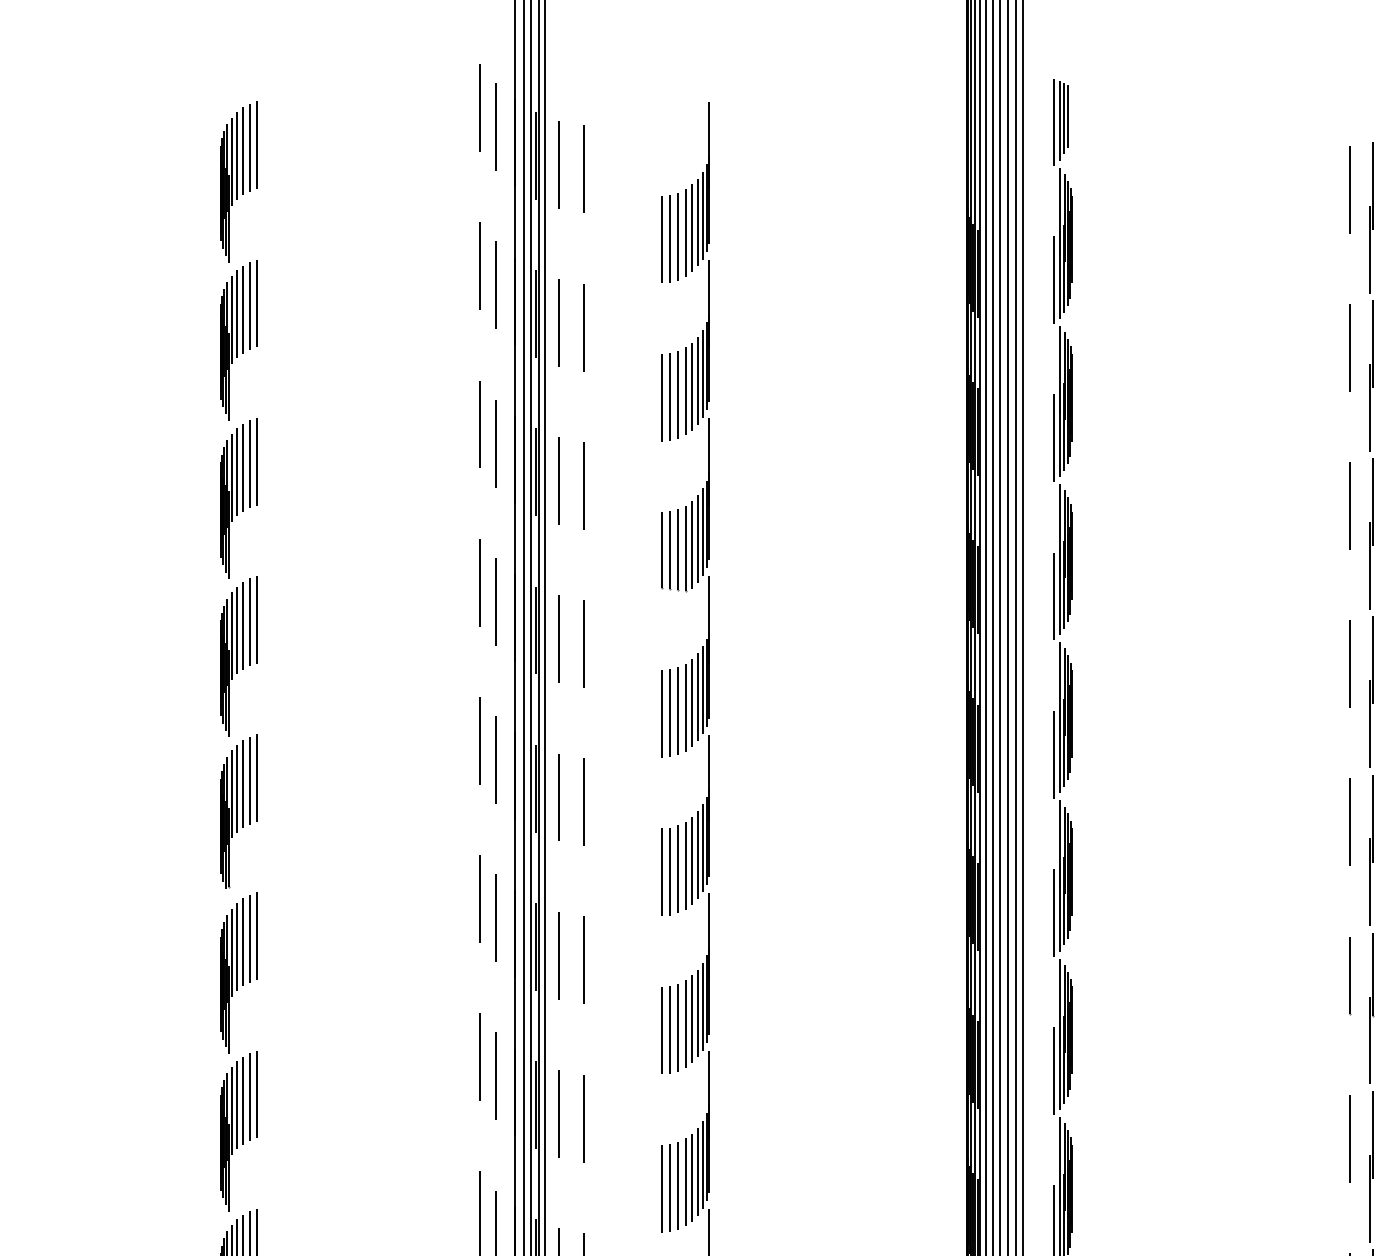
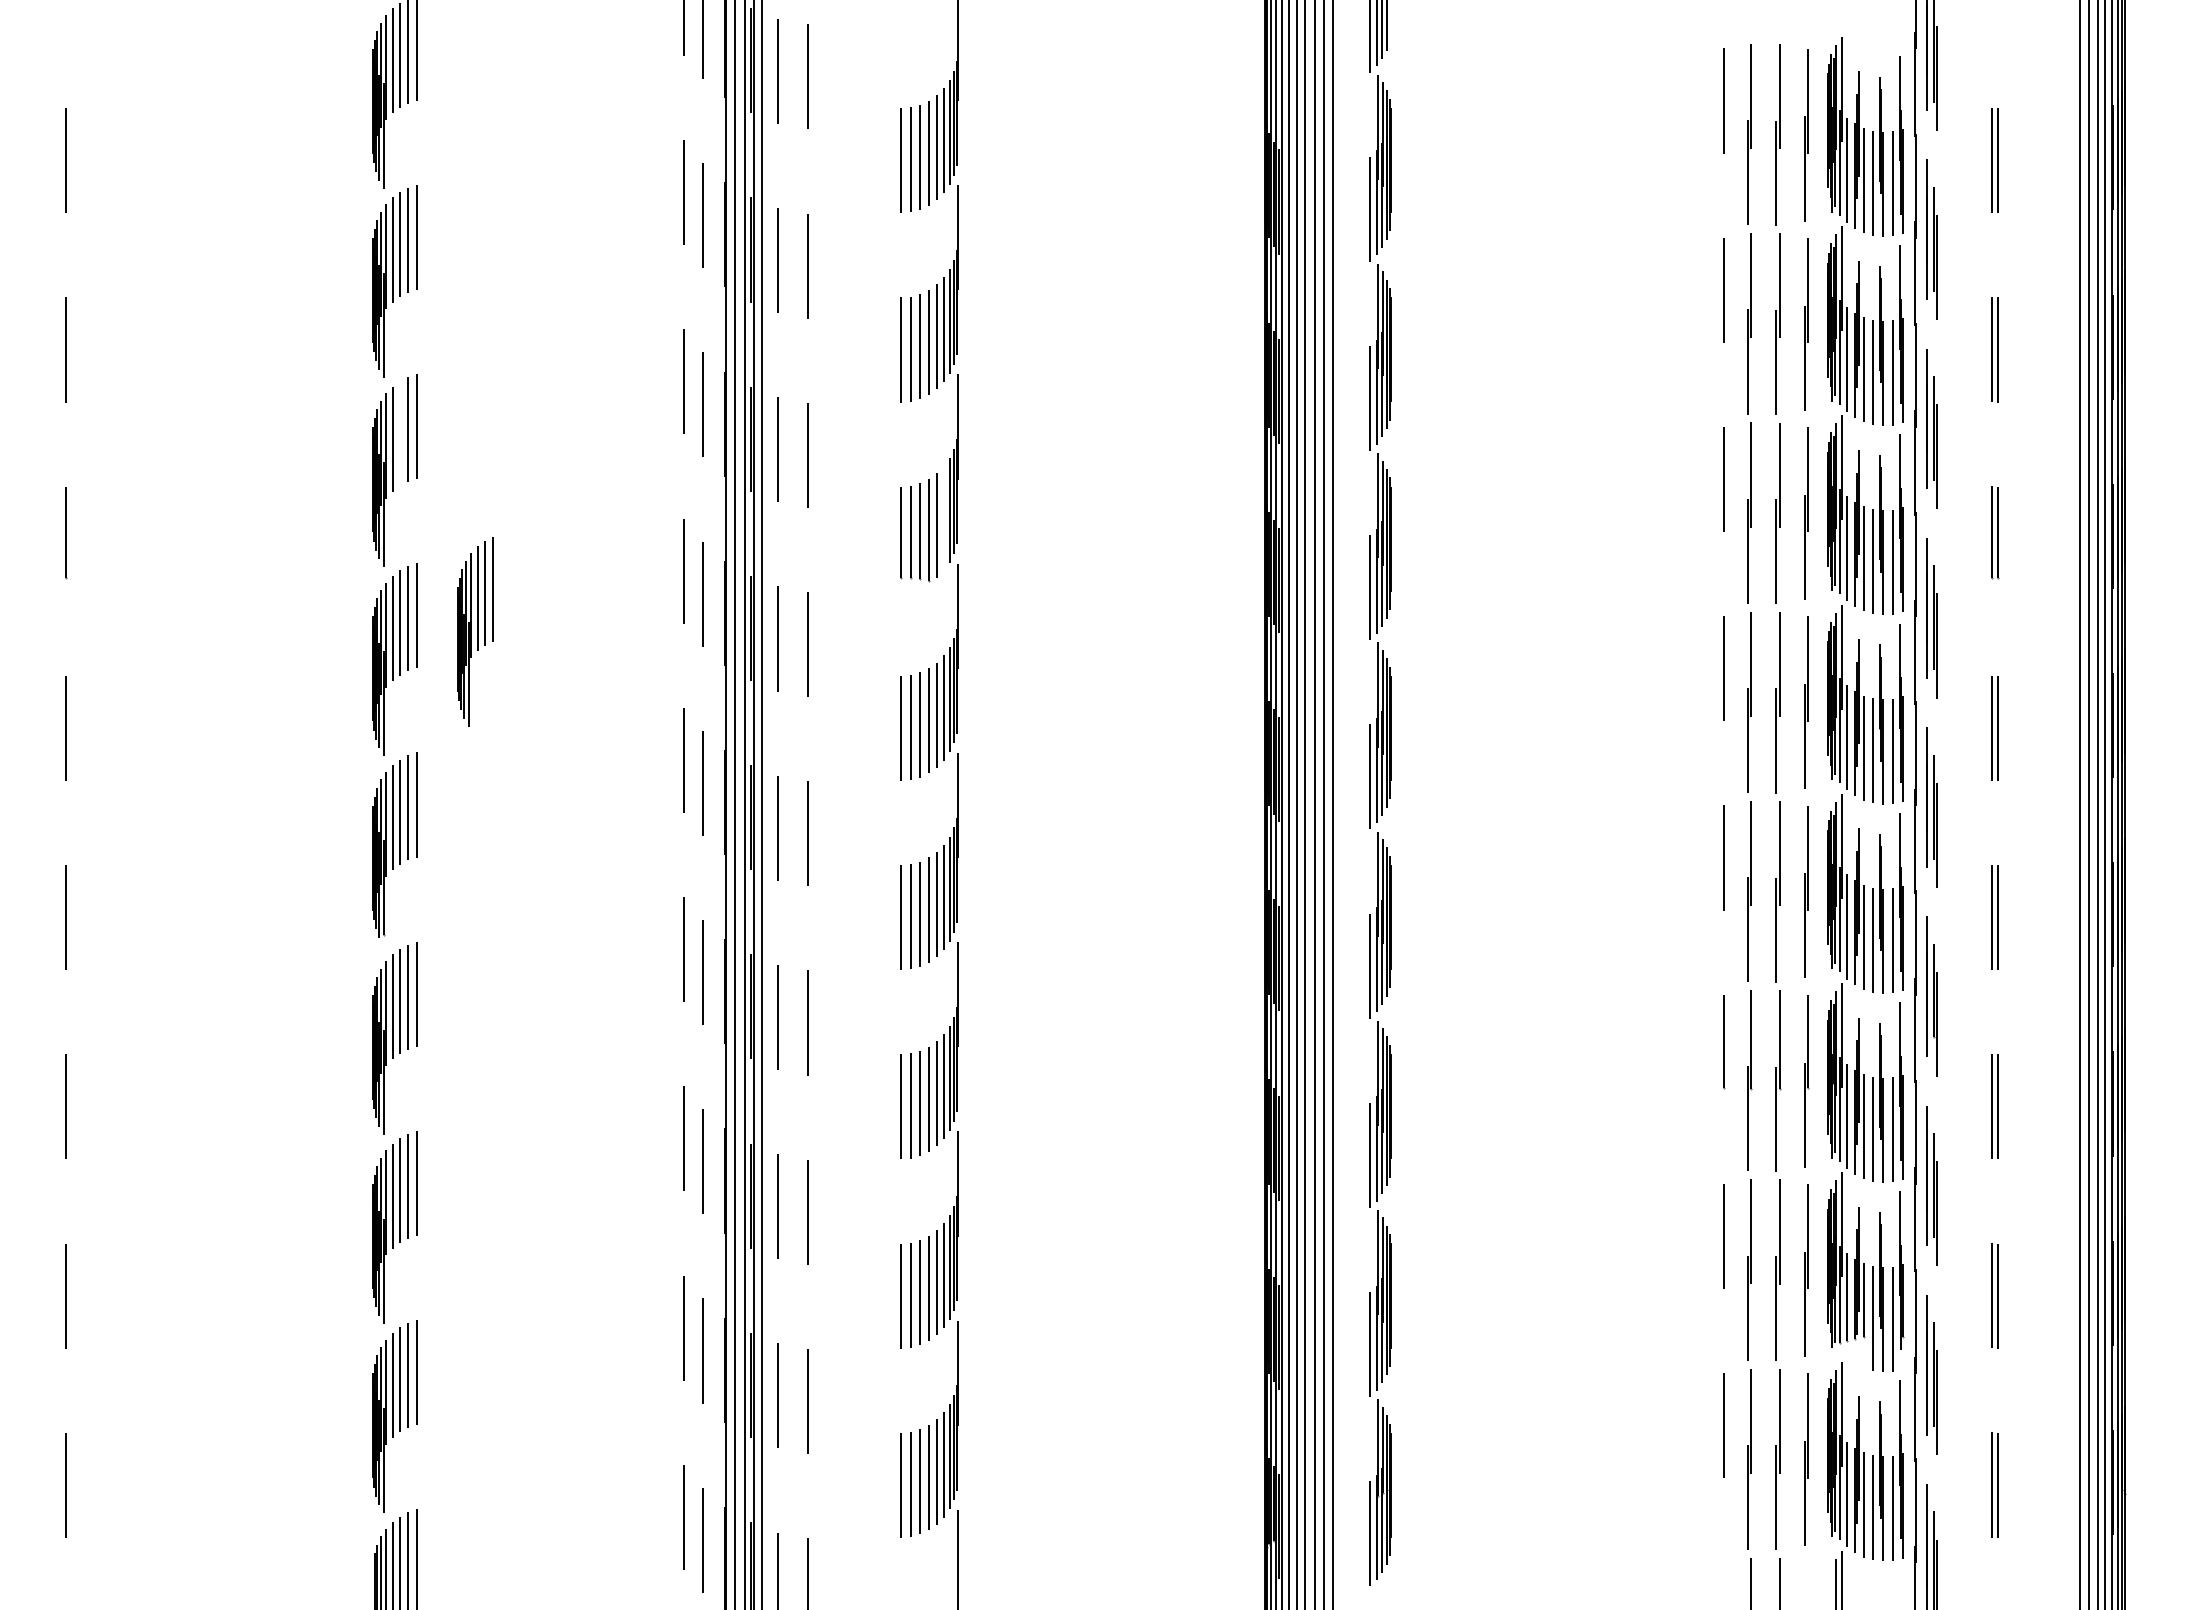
line: (242, 467) -> (399, 433), removed
line: (698, 538) -> (944, 518), removed
part: (306, 633) -> (475, 631), added

